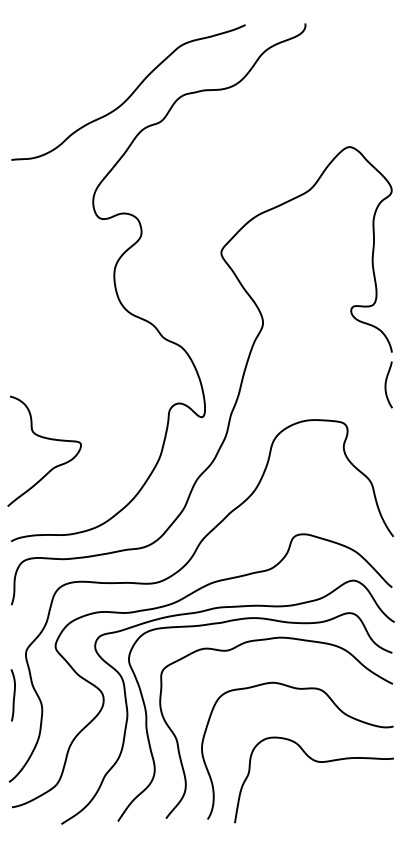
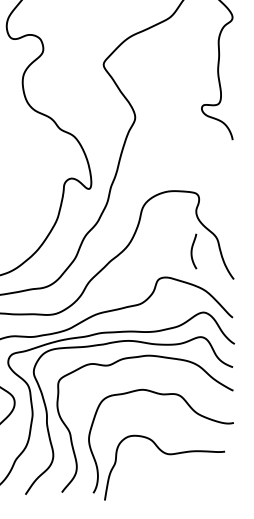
curve: (386, 384) -> (192, 251), moved
curve: (316, 762) -> (166, 454), moved

